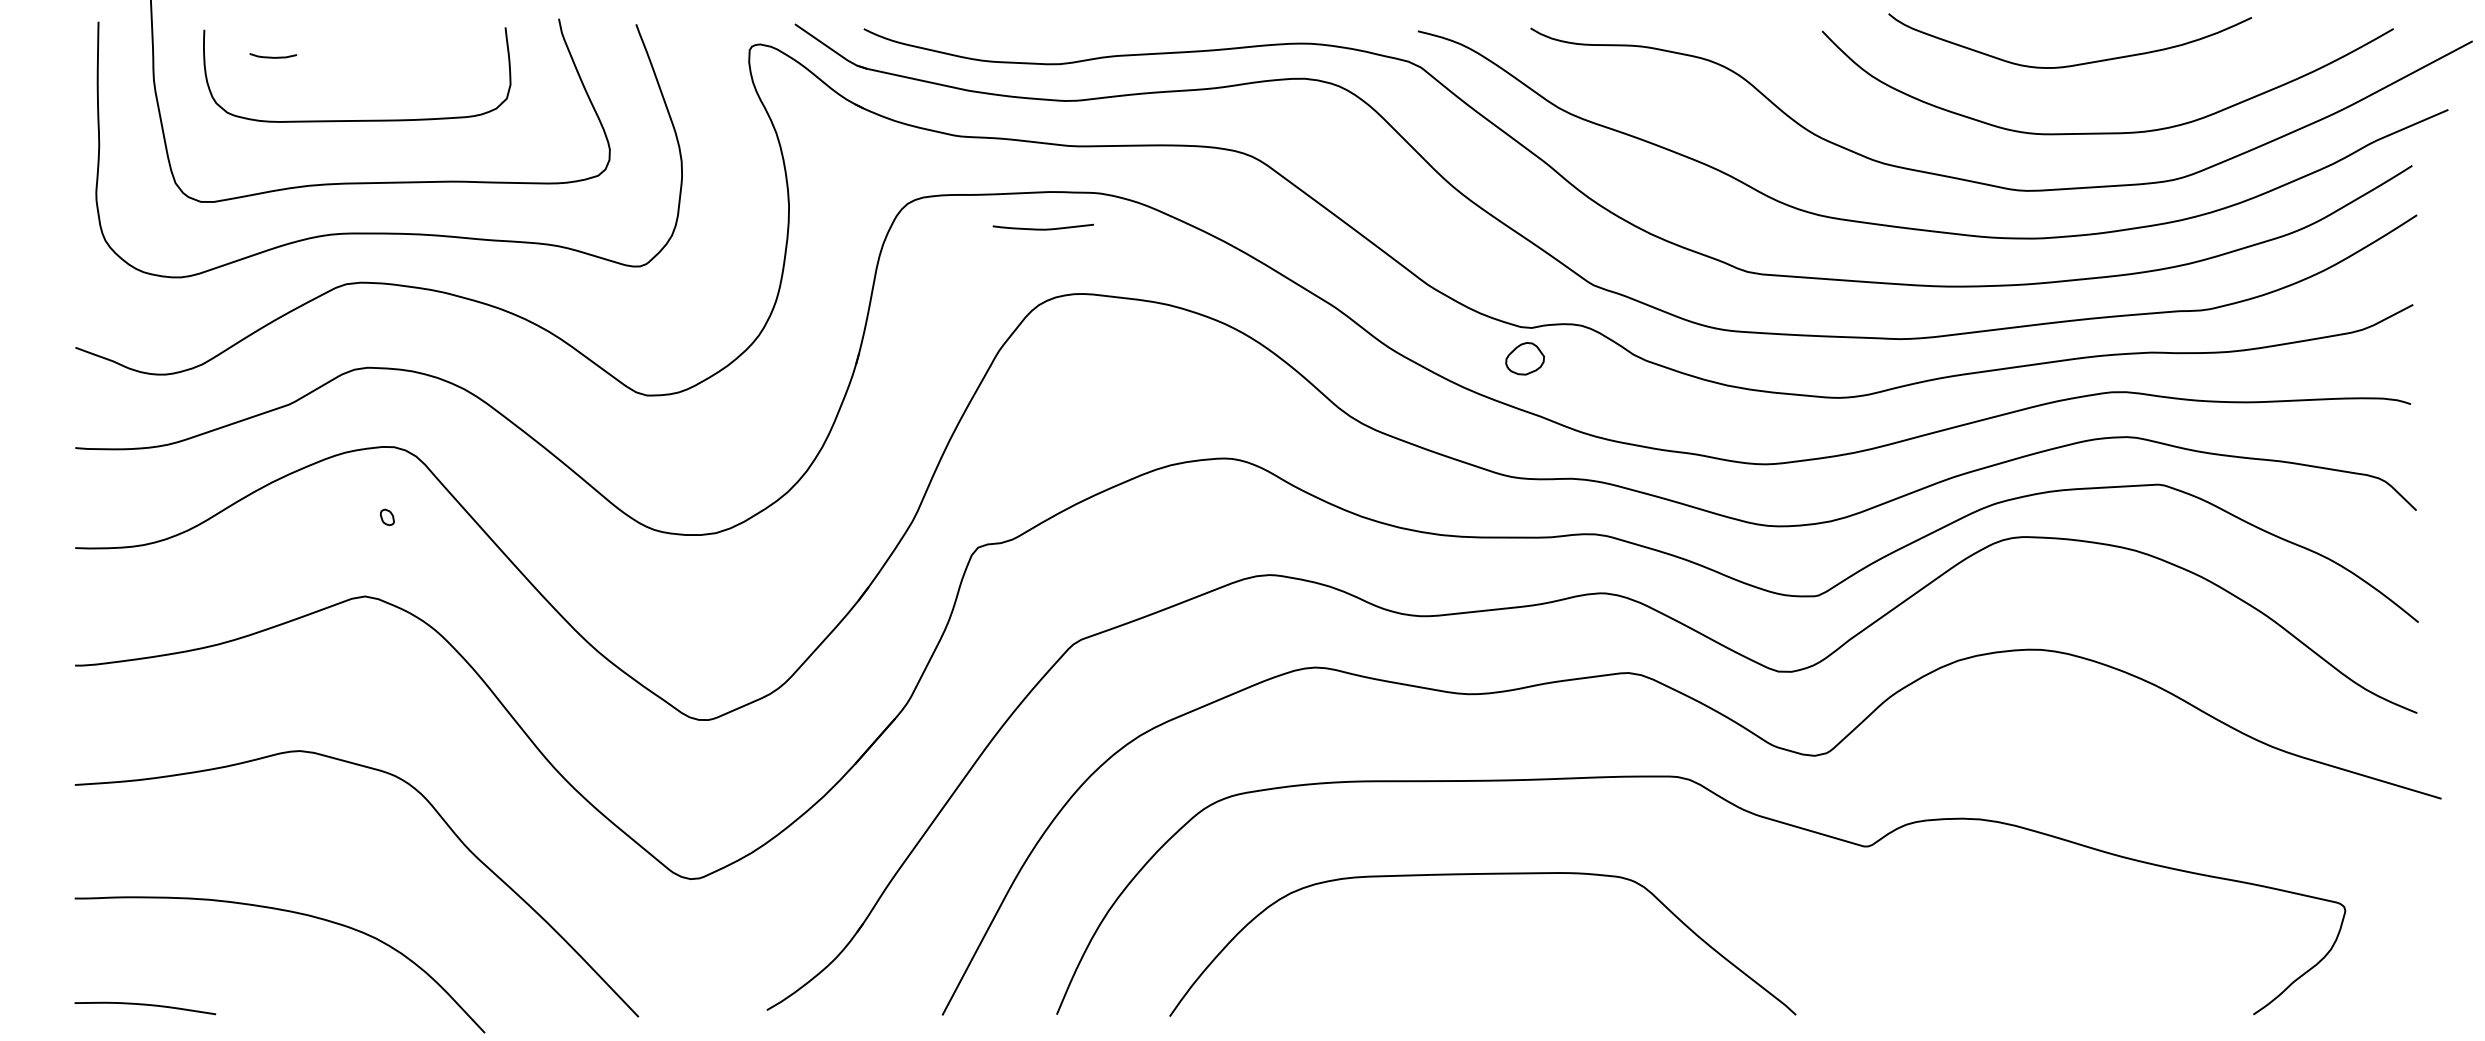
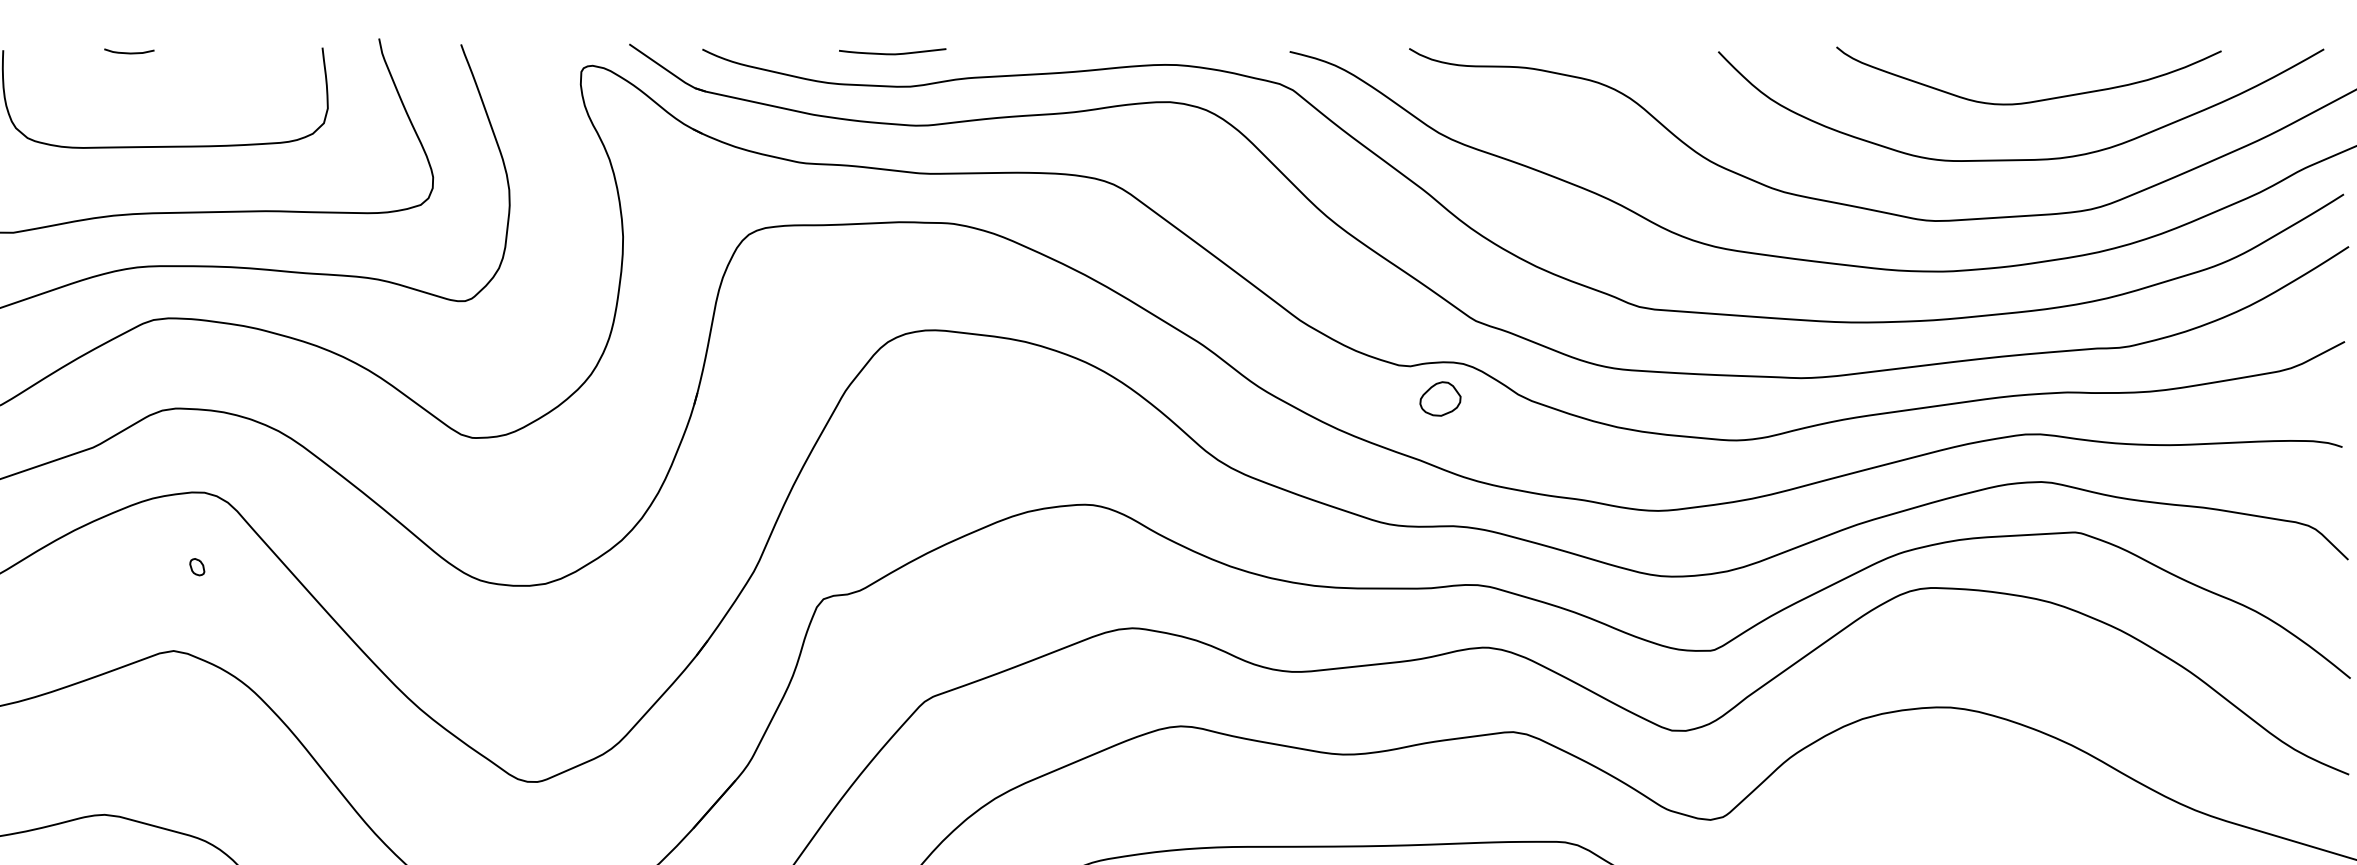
curve: (272, 56) -> (128, 52), moved
curve: (2073, 64) -> (2032, 100), moved
curve: (1042, 228) -> (891, 53), moved
part: (1524, 358) -> (1439, 398), moved

